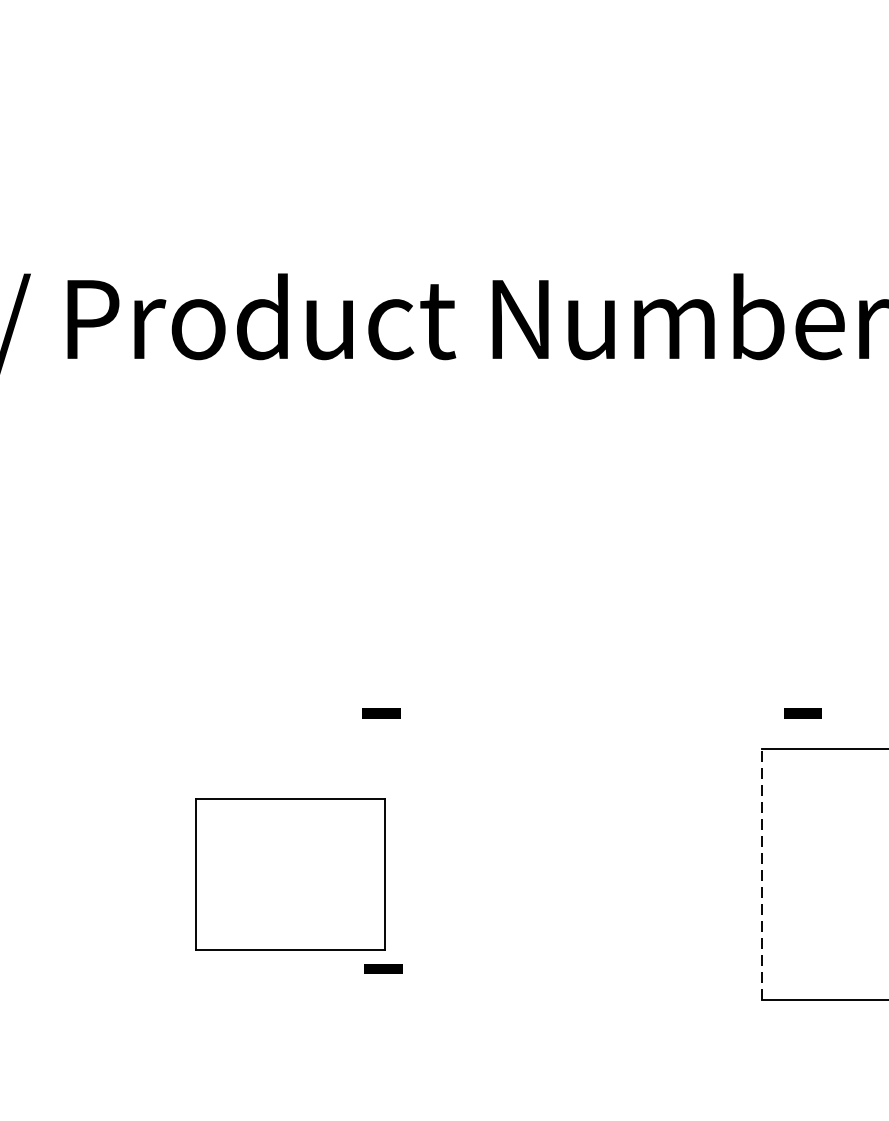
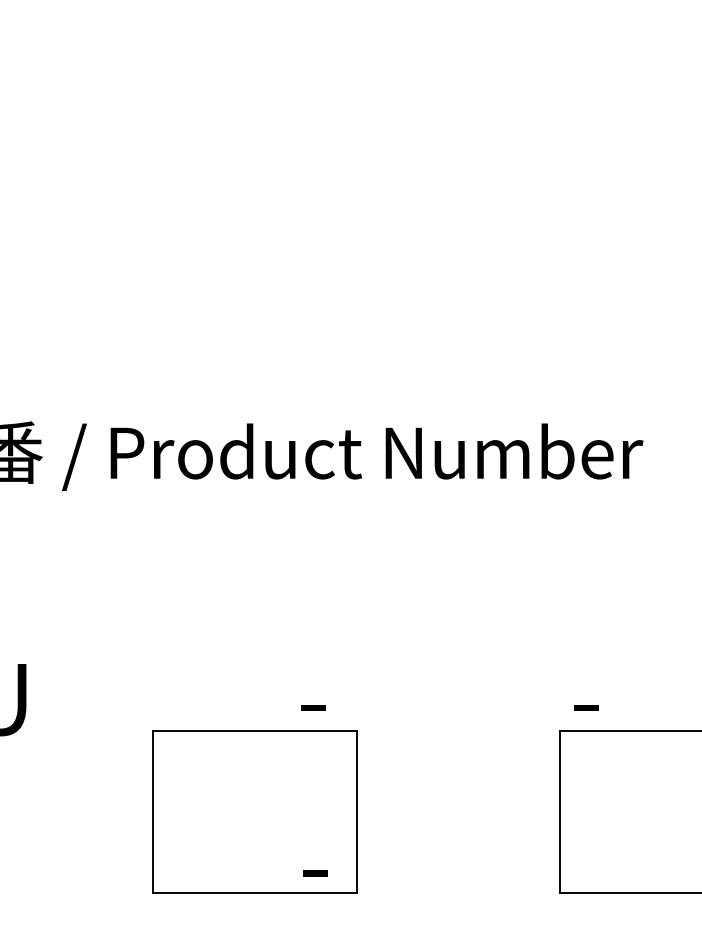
part: (289, 873) -> (254, 811), size x1.67
line: (762, 873) -> (560, 811), dashed -> solid

